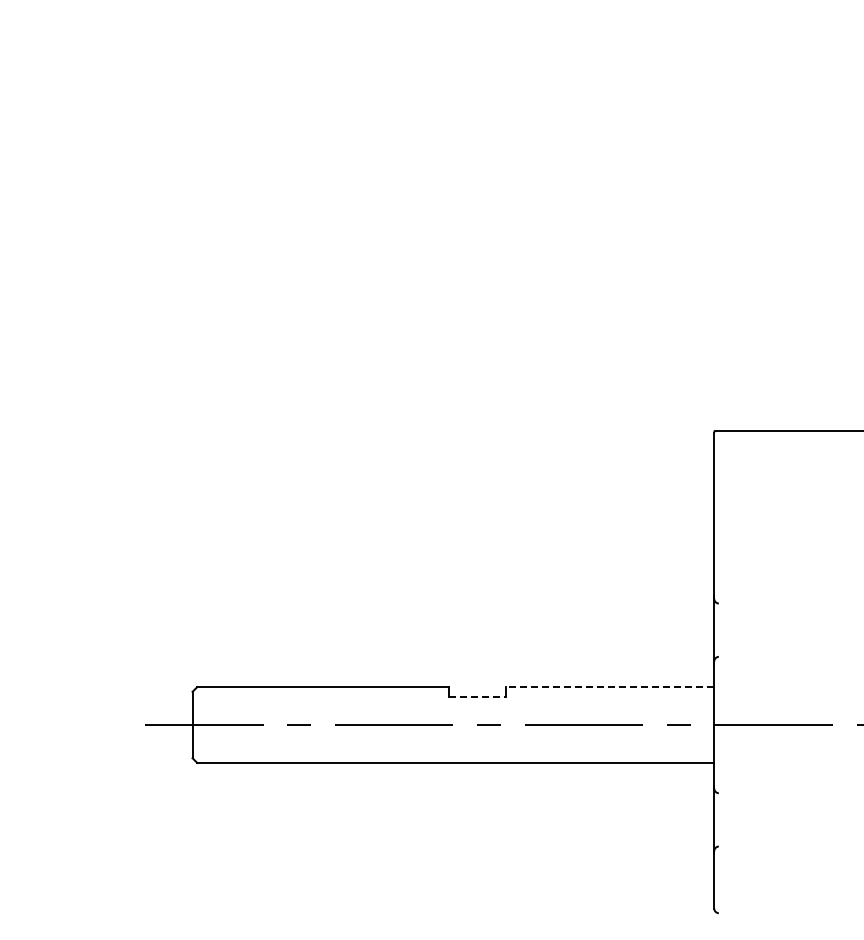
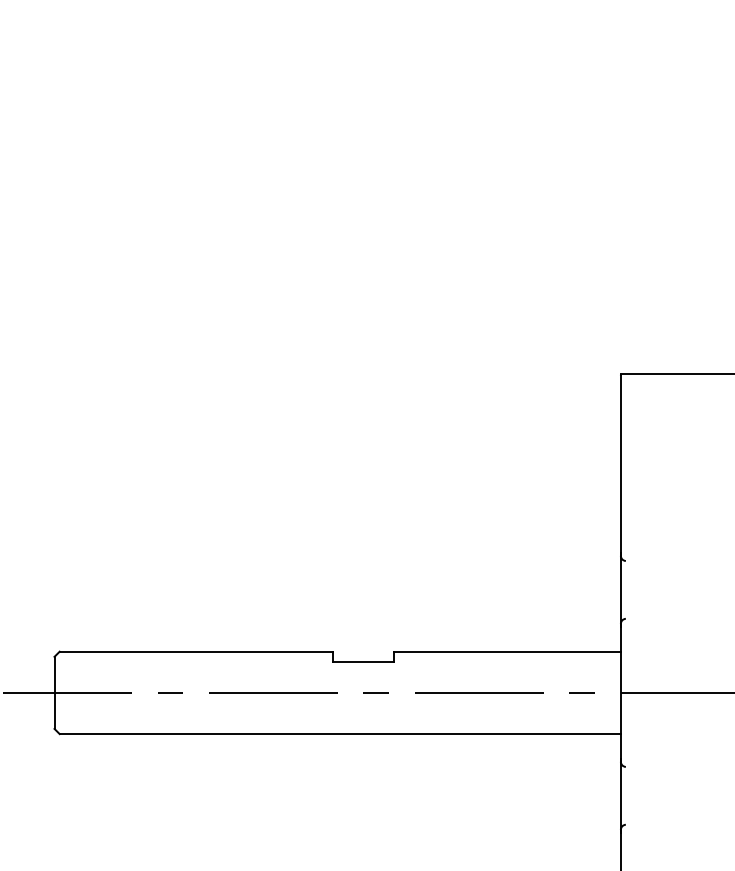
line: (609, 687) -> (507, 652), dashed -> solid
line: (477, 696) -> (363, 661), dashed -> solid

